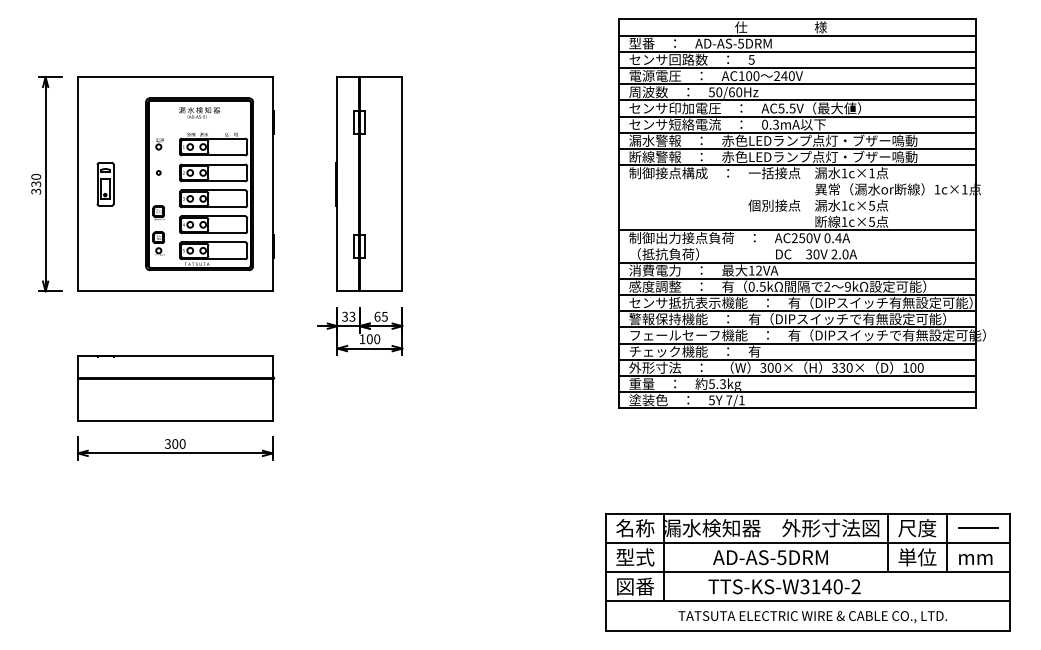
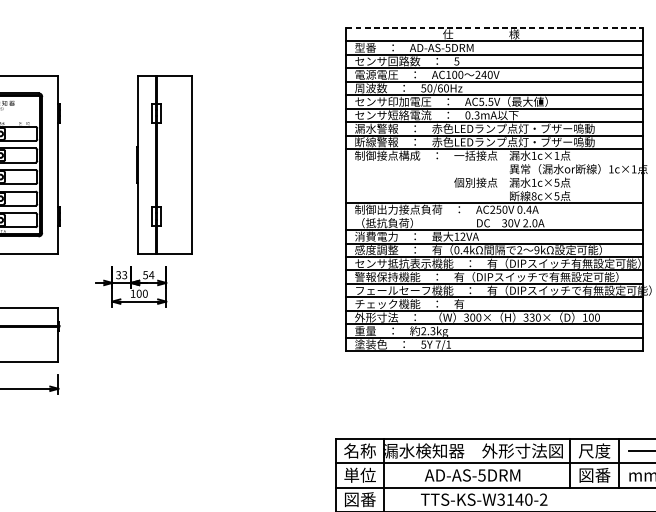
line: (797, 19) -> (494, 27), solid -> dashed
part: (368, 183) -> (163, 164), moved
text: (844, 221) -> (534, 195), 1c×5 -> 8c×5
text: (762, 286) -> (465, 249), 0.5k -> 0.4k
text: (381, 316) -> (148, 274), 65 -> 54
text: (711, 384) -> (423, 331), 5.3kg -> 2.3kg
text: (635, 557) -> (360, 475), 型式 -> 単位
text: (917, 557) -> (594, 475), 単位 -> 図番

